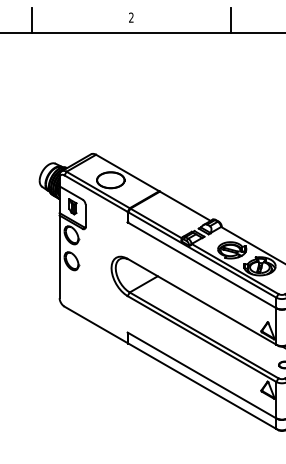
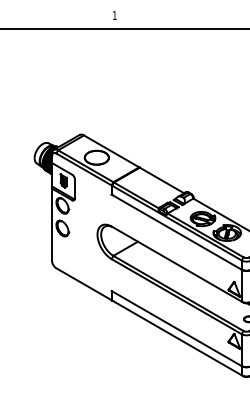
text: (131, 17) -> (114, 15), 2 -> 1
line: (32, 19) -> (28, 17), removed
line: (230, 19) -> (201, 17), removed

